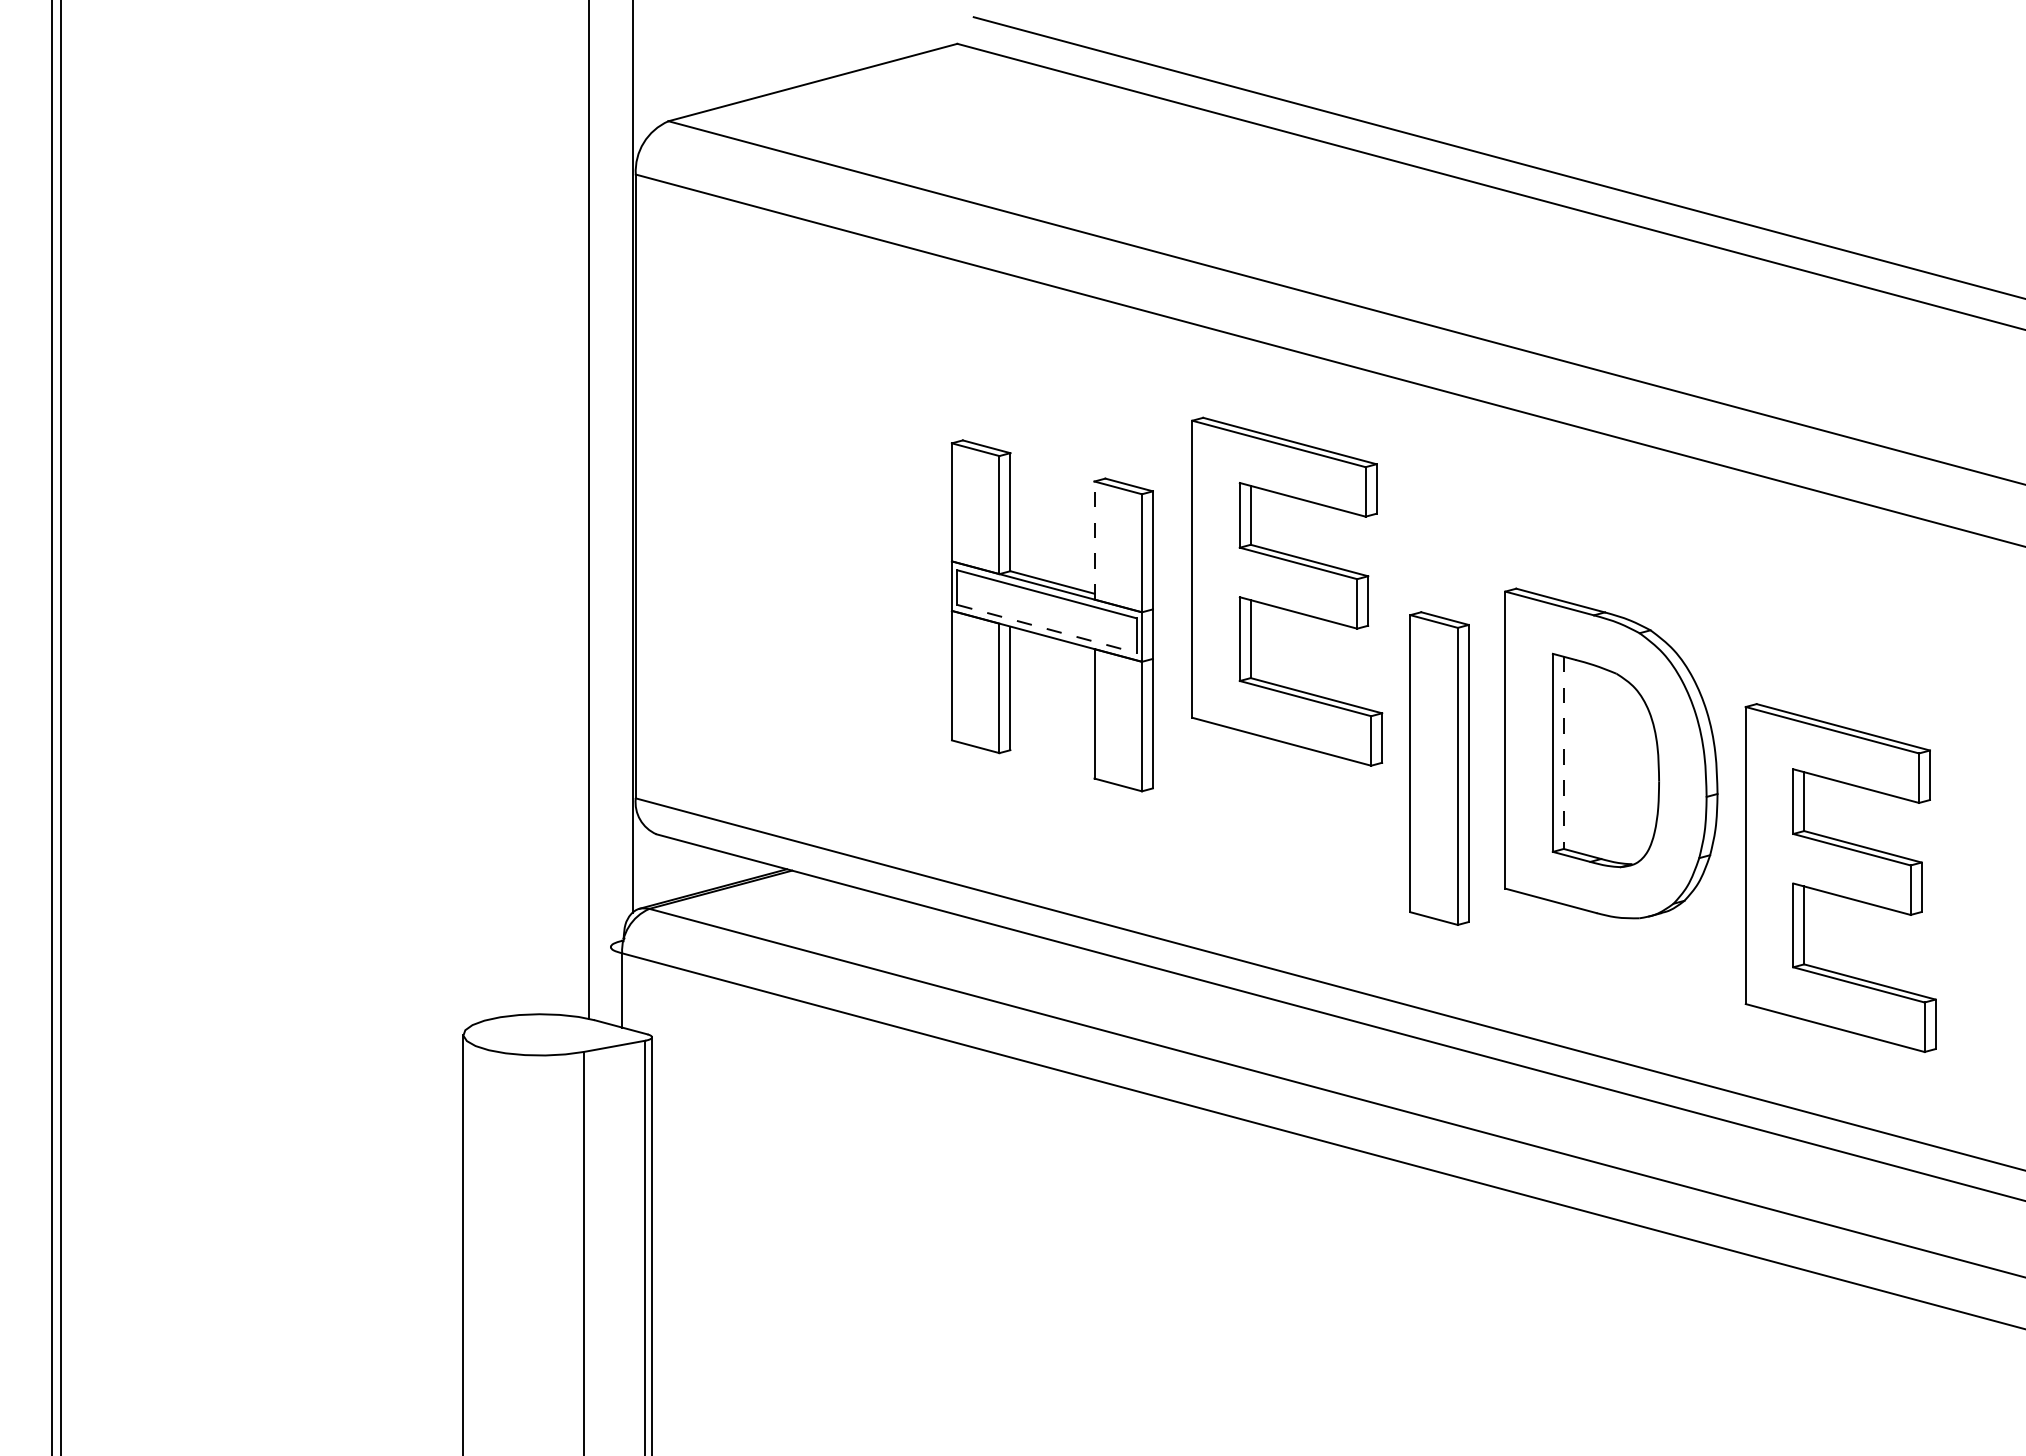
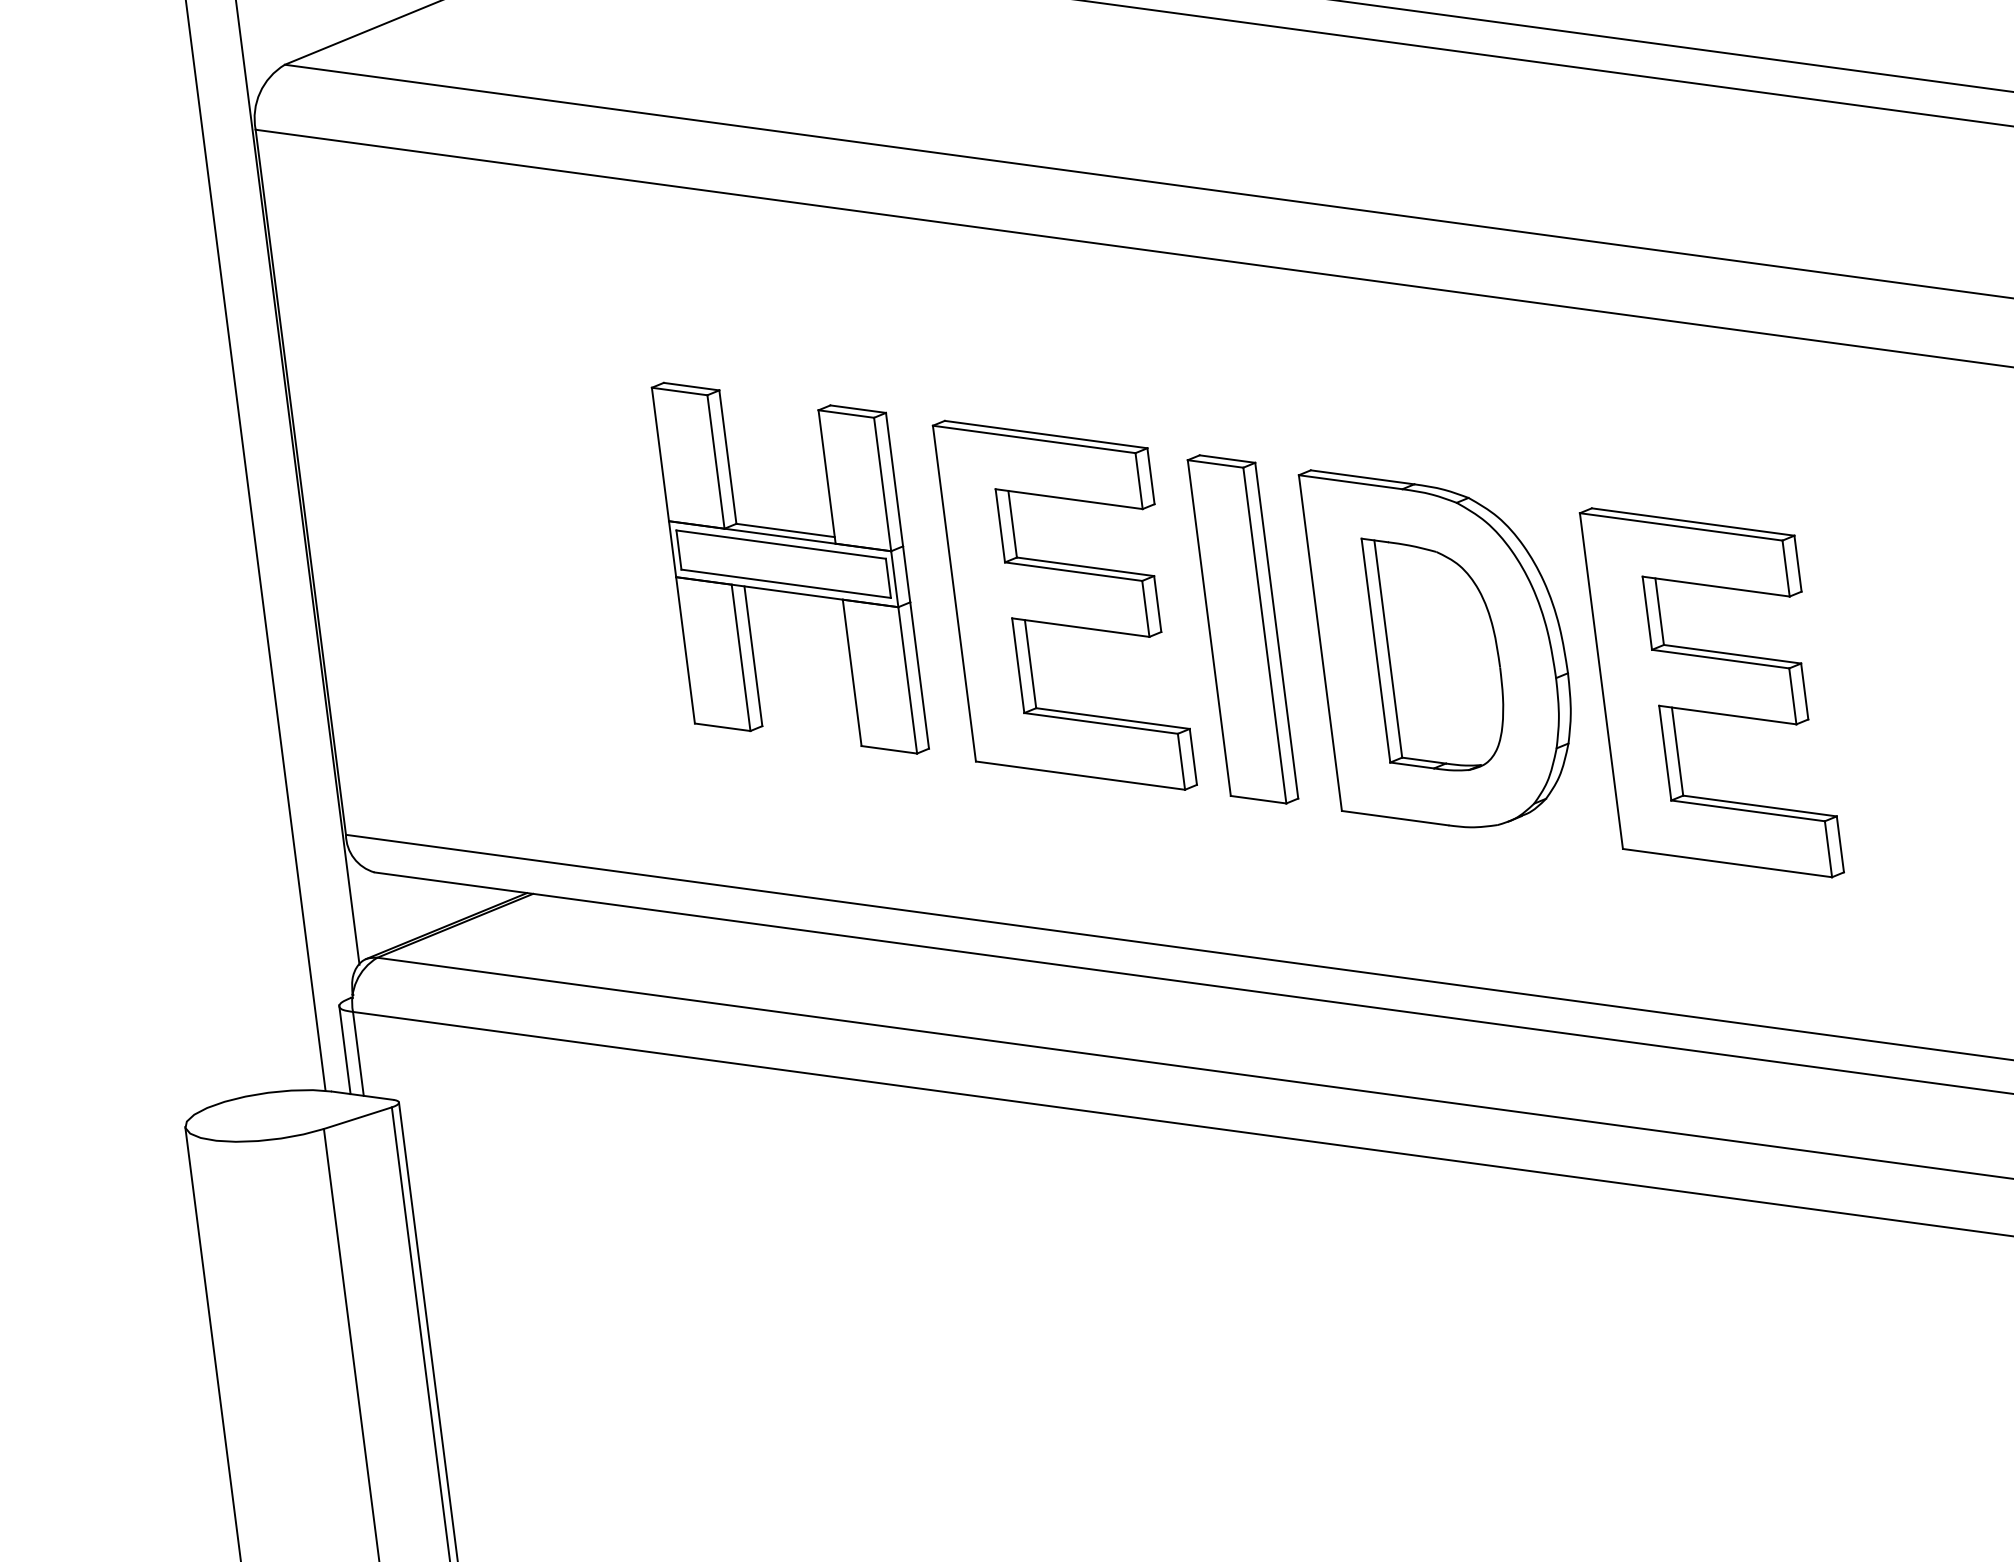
line: (1094, 540) -> (827, 476), dashed -> solid
part: (1287, 591) -> (1065, 604), moved
line: (1046, 628) -> (785, 583), dashed -> solid
line: (1563, 753) -> (1388, 649), dashed -> solid
part: (1439, 768) -> (1242, 629), moved
part: (1840, 877) -> (1711, 692), moved
line: (610, 985) -> (344, 1049), added

